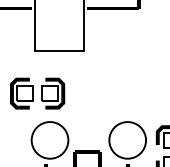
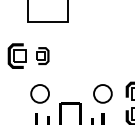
part: (53, 93) -> (42, 55), size x0.7
circle: (49, 140) -> (39, 94), size x0.6
circle: (127, 140) -> (102, 94), size x0.6

